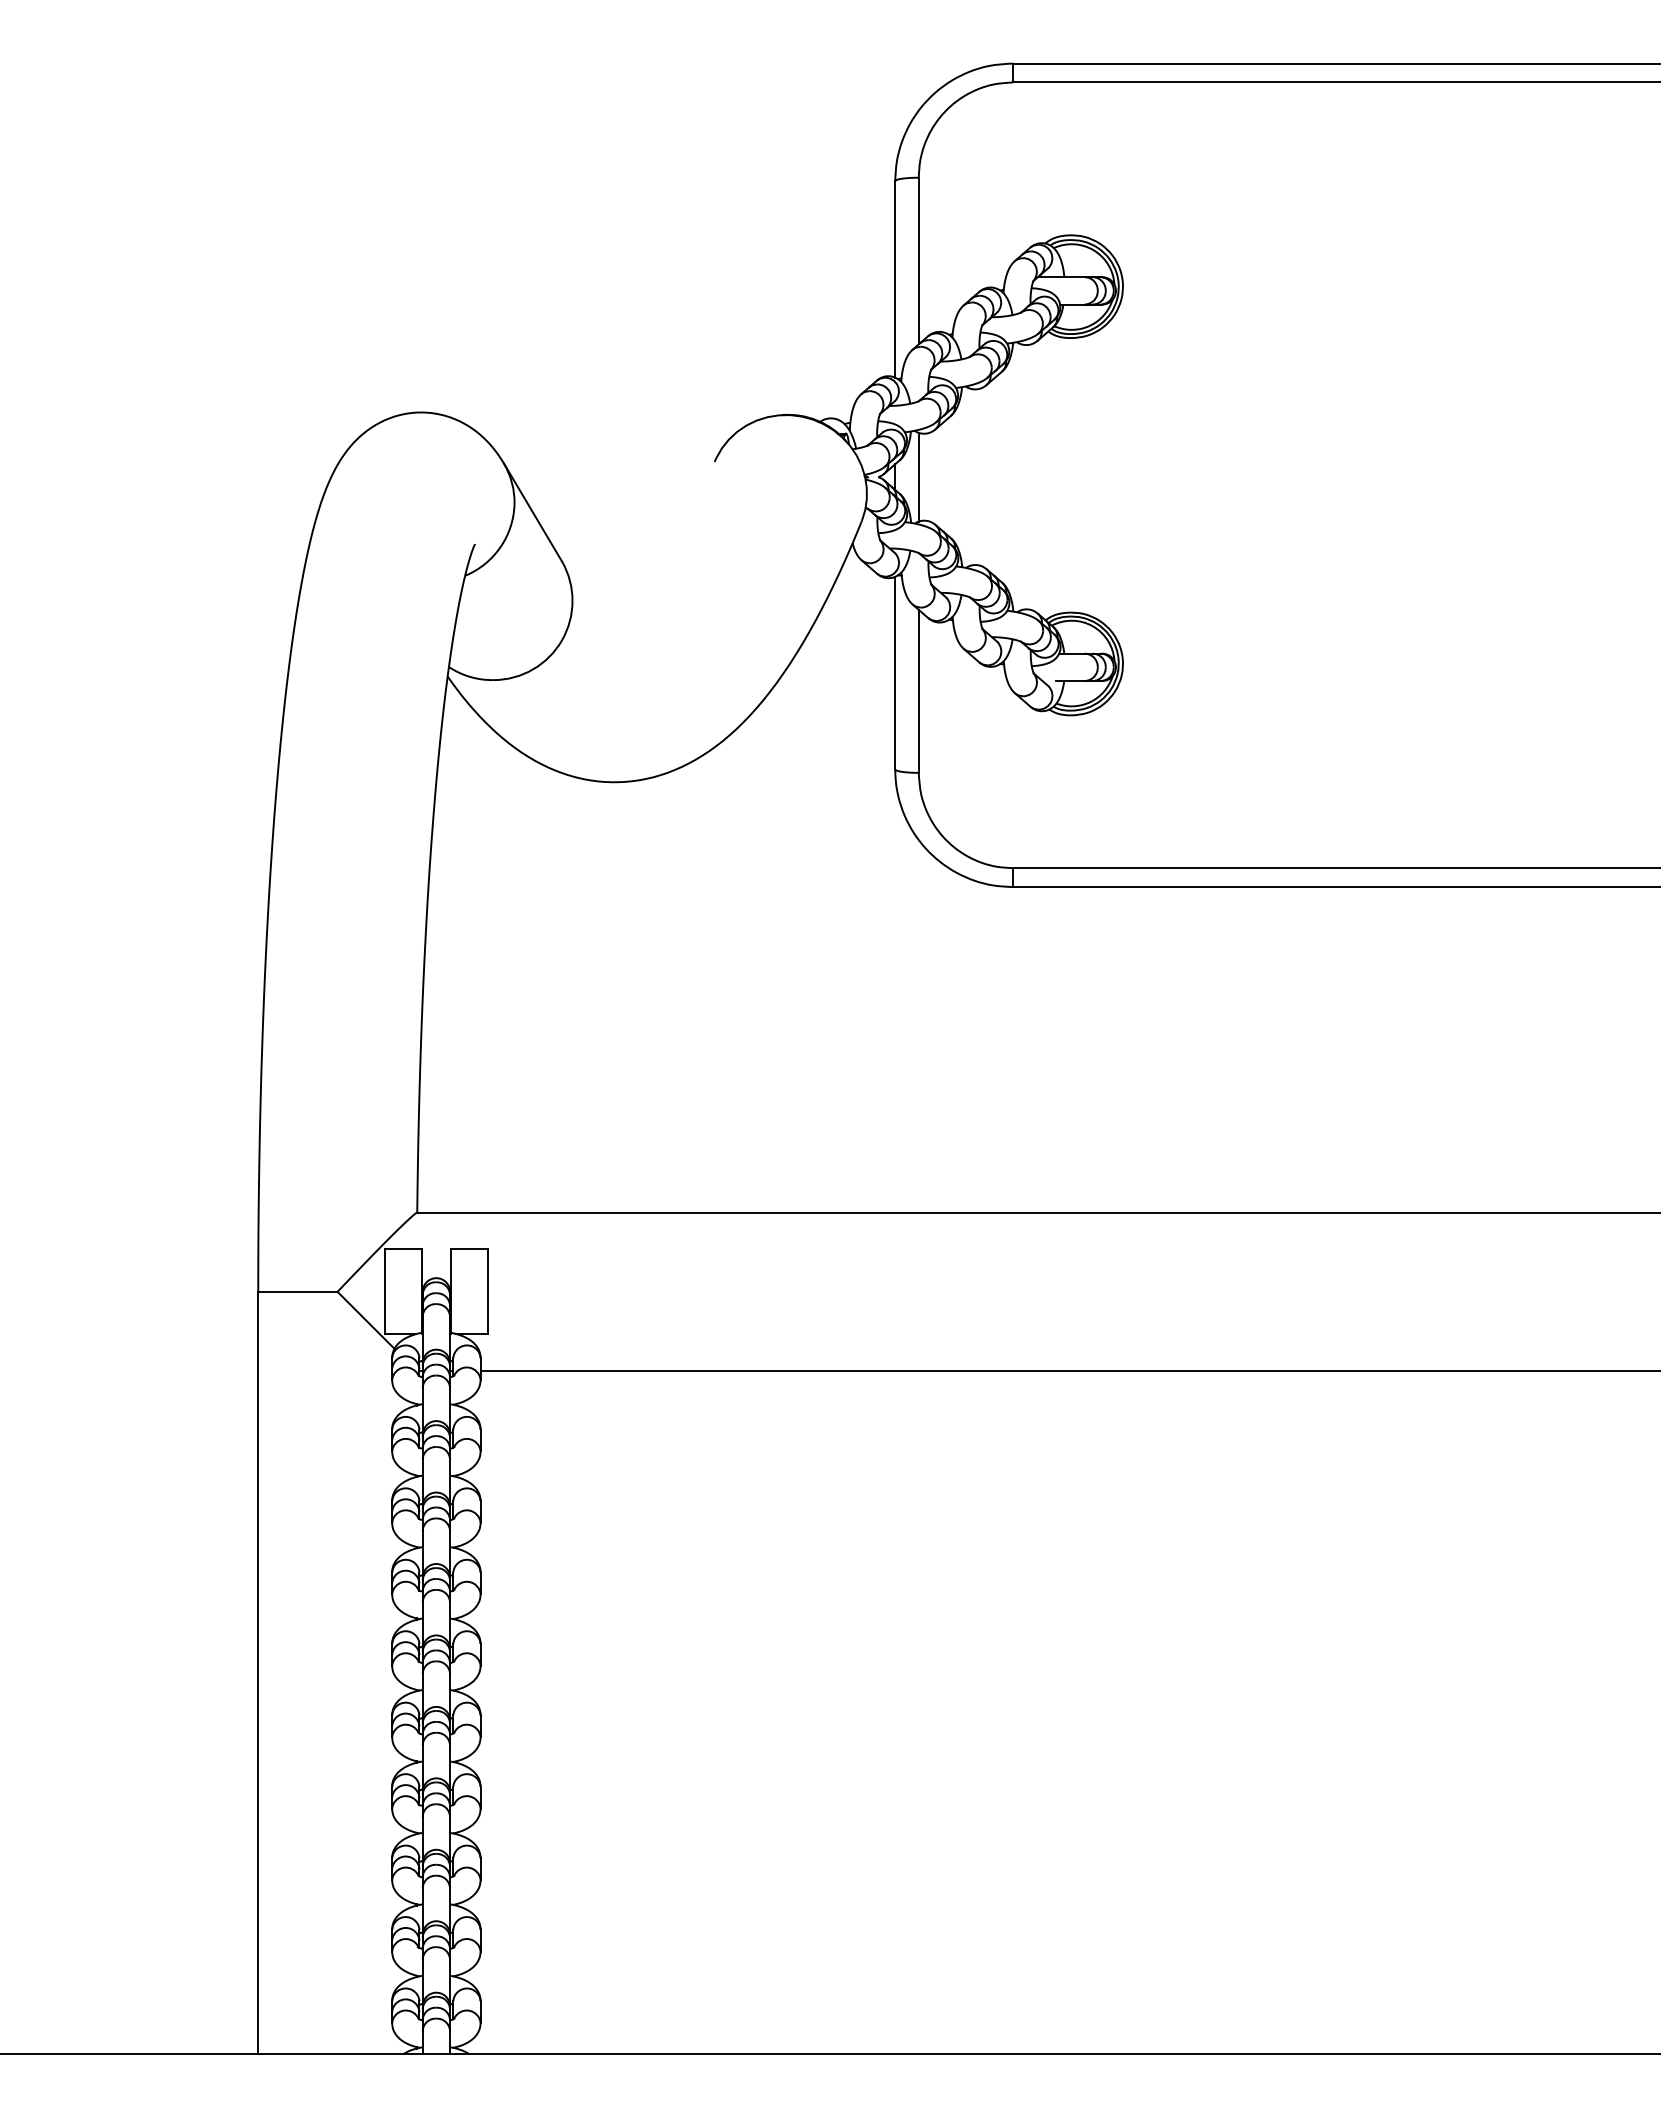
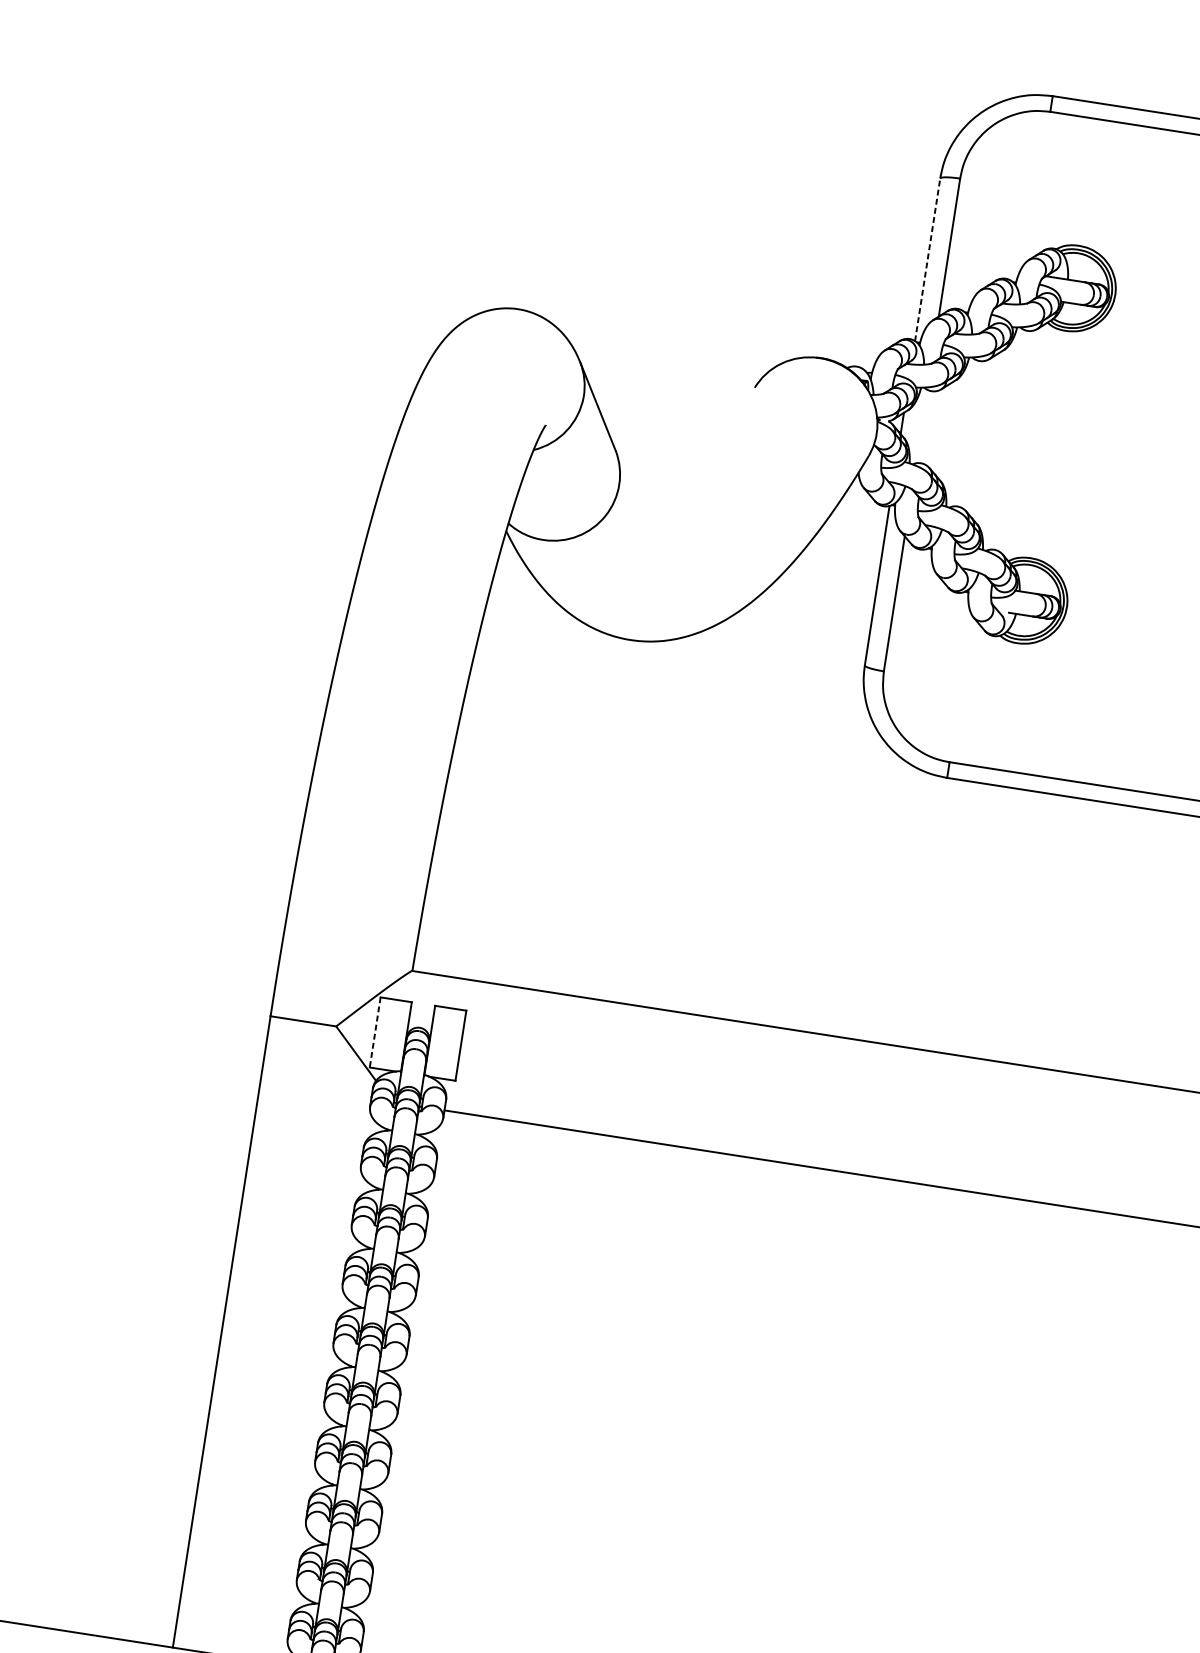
line: (895, 278) -> (927, 259), solid -> dashed
line: (918, 476) -> (921, 425), removed
line: (384, 1292) -> (375, 1033), solid -> dashed

